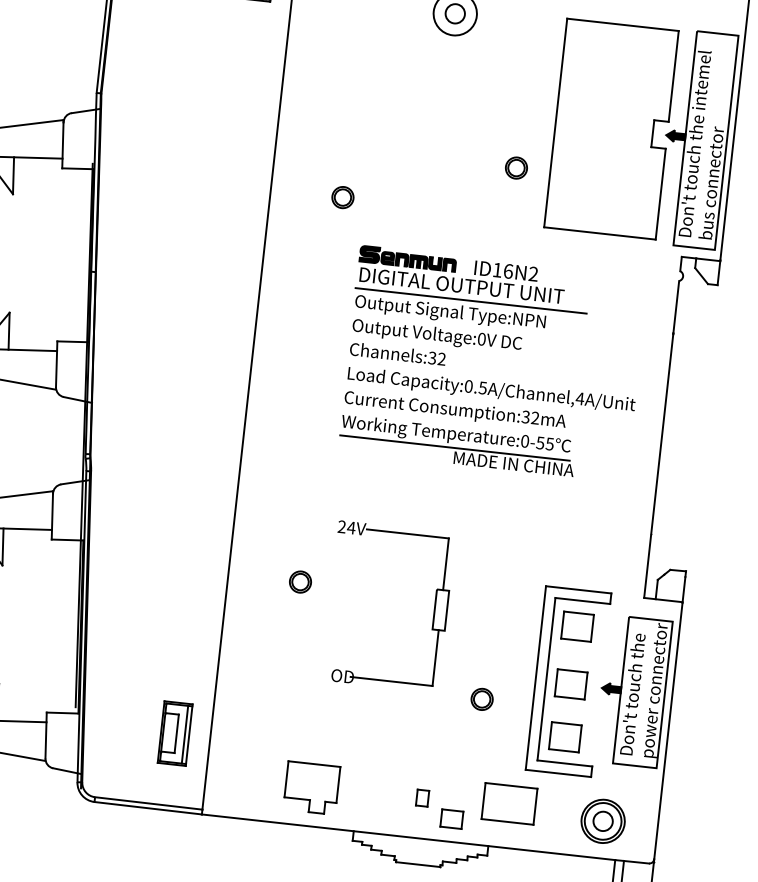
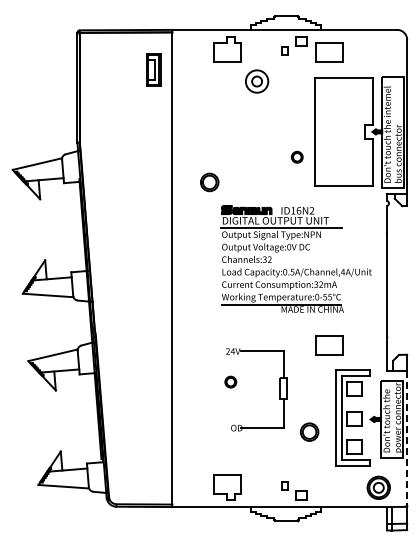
part: (342, 196) -> (209, 181), size x1.6
part: (300, 580) -> (230, 381), moved
part: (481, 698) -> (309, 431), size x1.6
line: (669, 730) -> (407, 437), solid -> dashed
part: (174, 732) -> (153, 466), removed
part: (509, 804) -> (329, 345), moved

